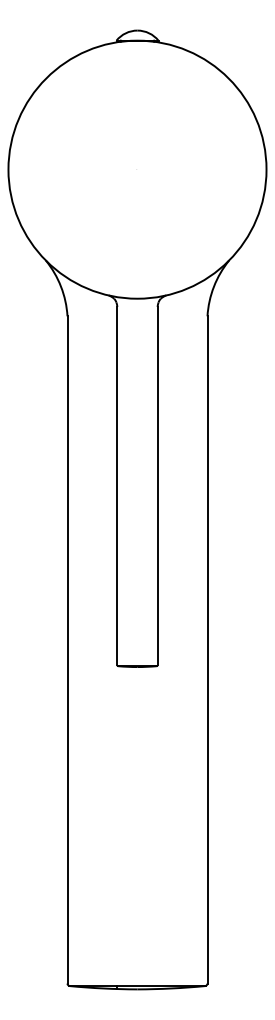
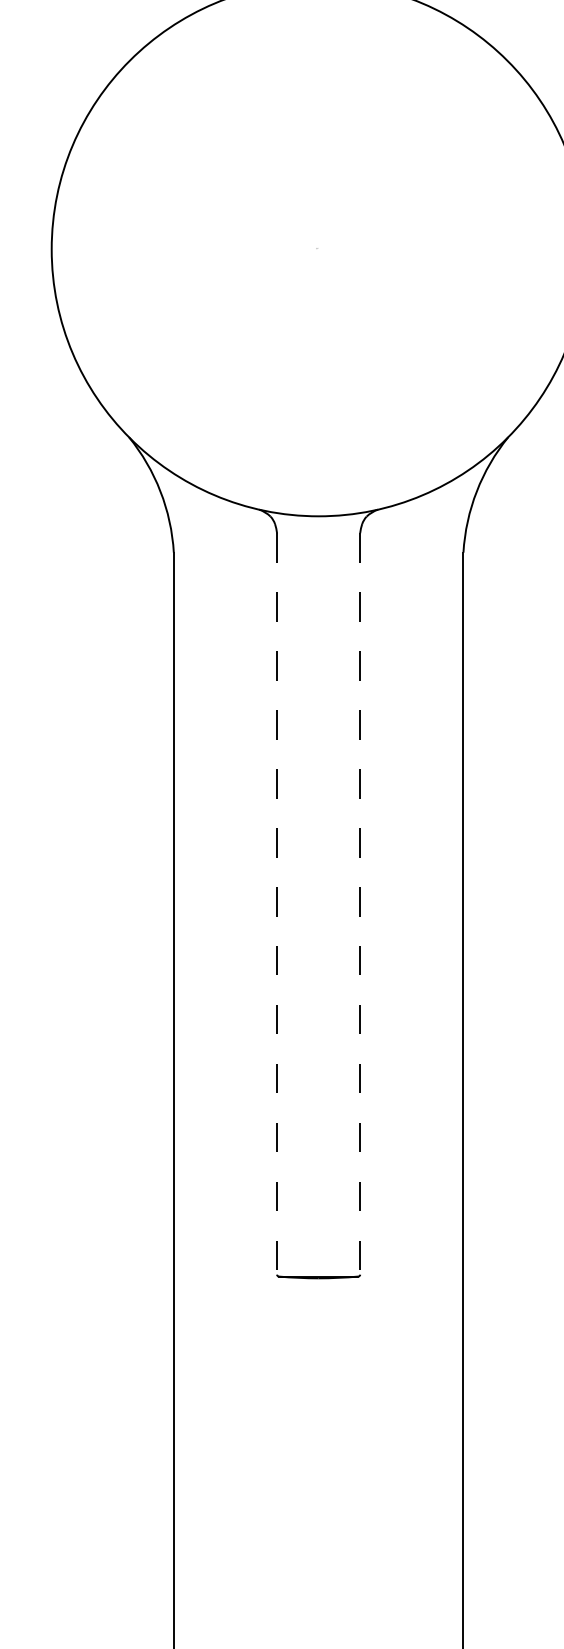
line: (117, 486) -> (277, 904), solid -> dashed
line: (157, 486) -> (360, 904), solid -> dashed

